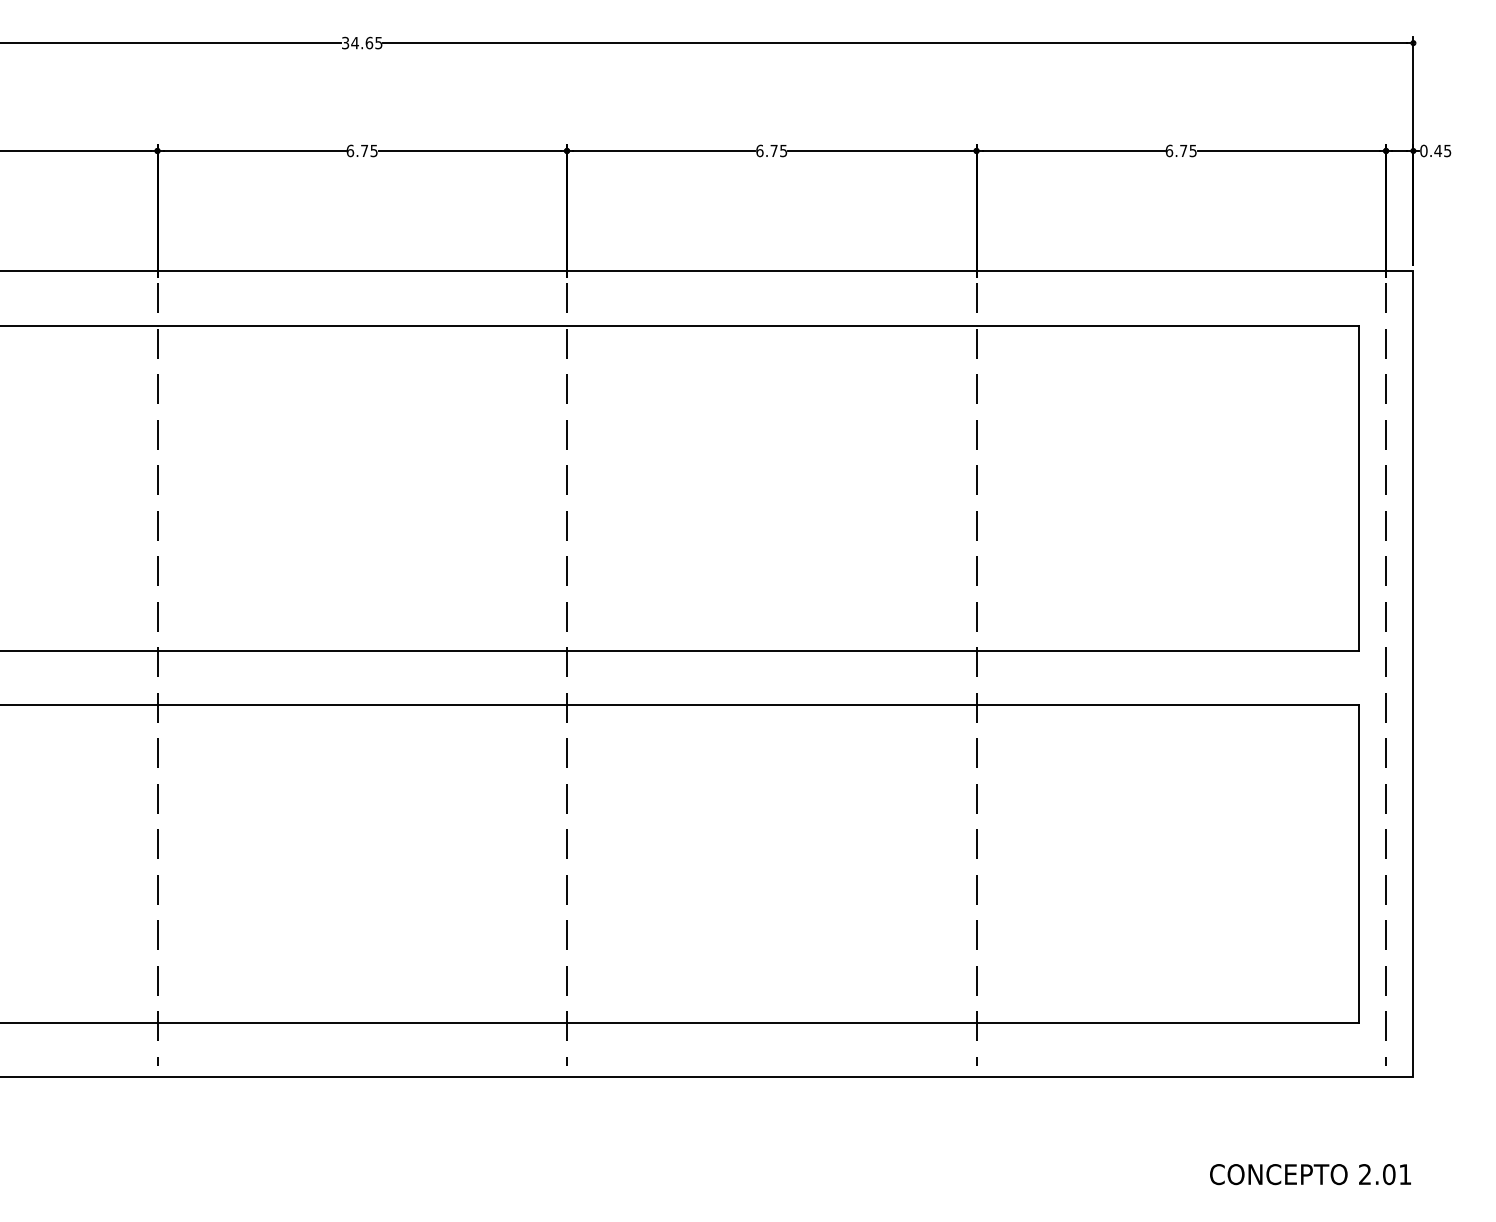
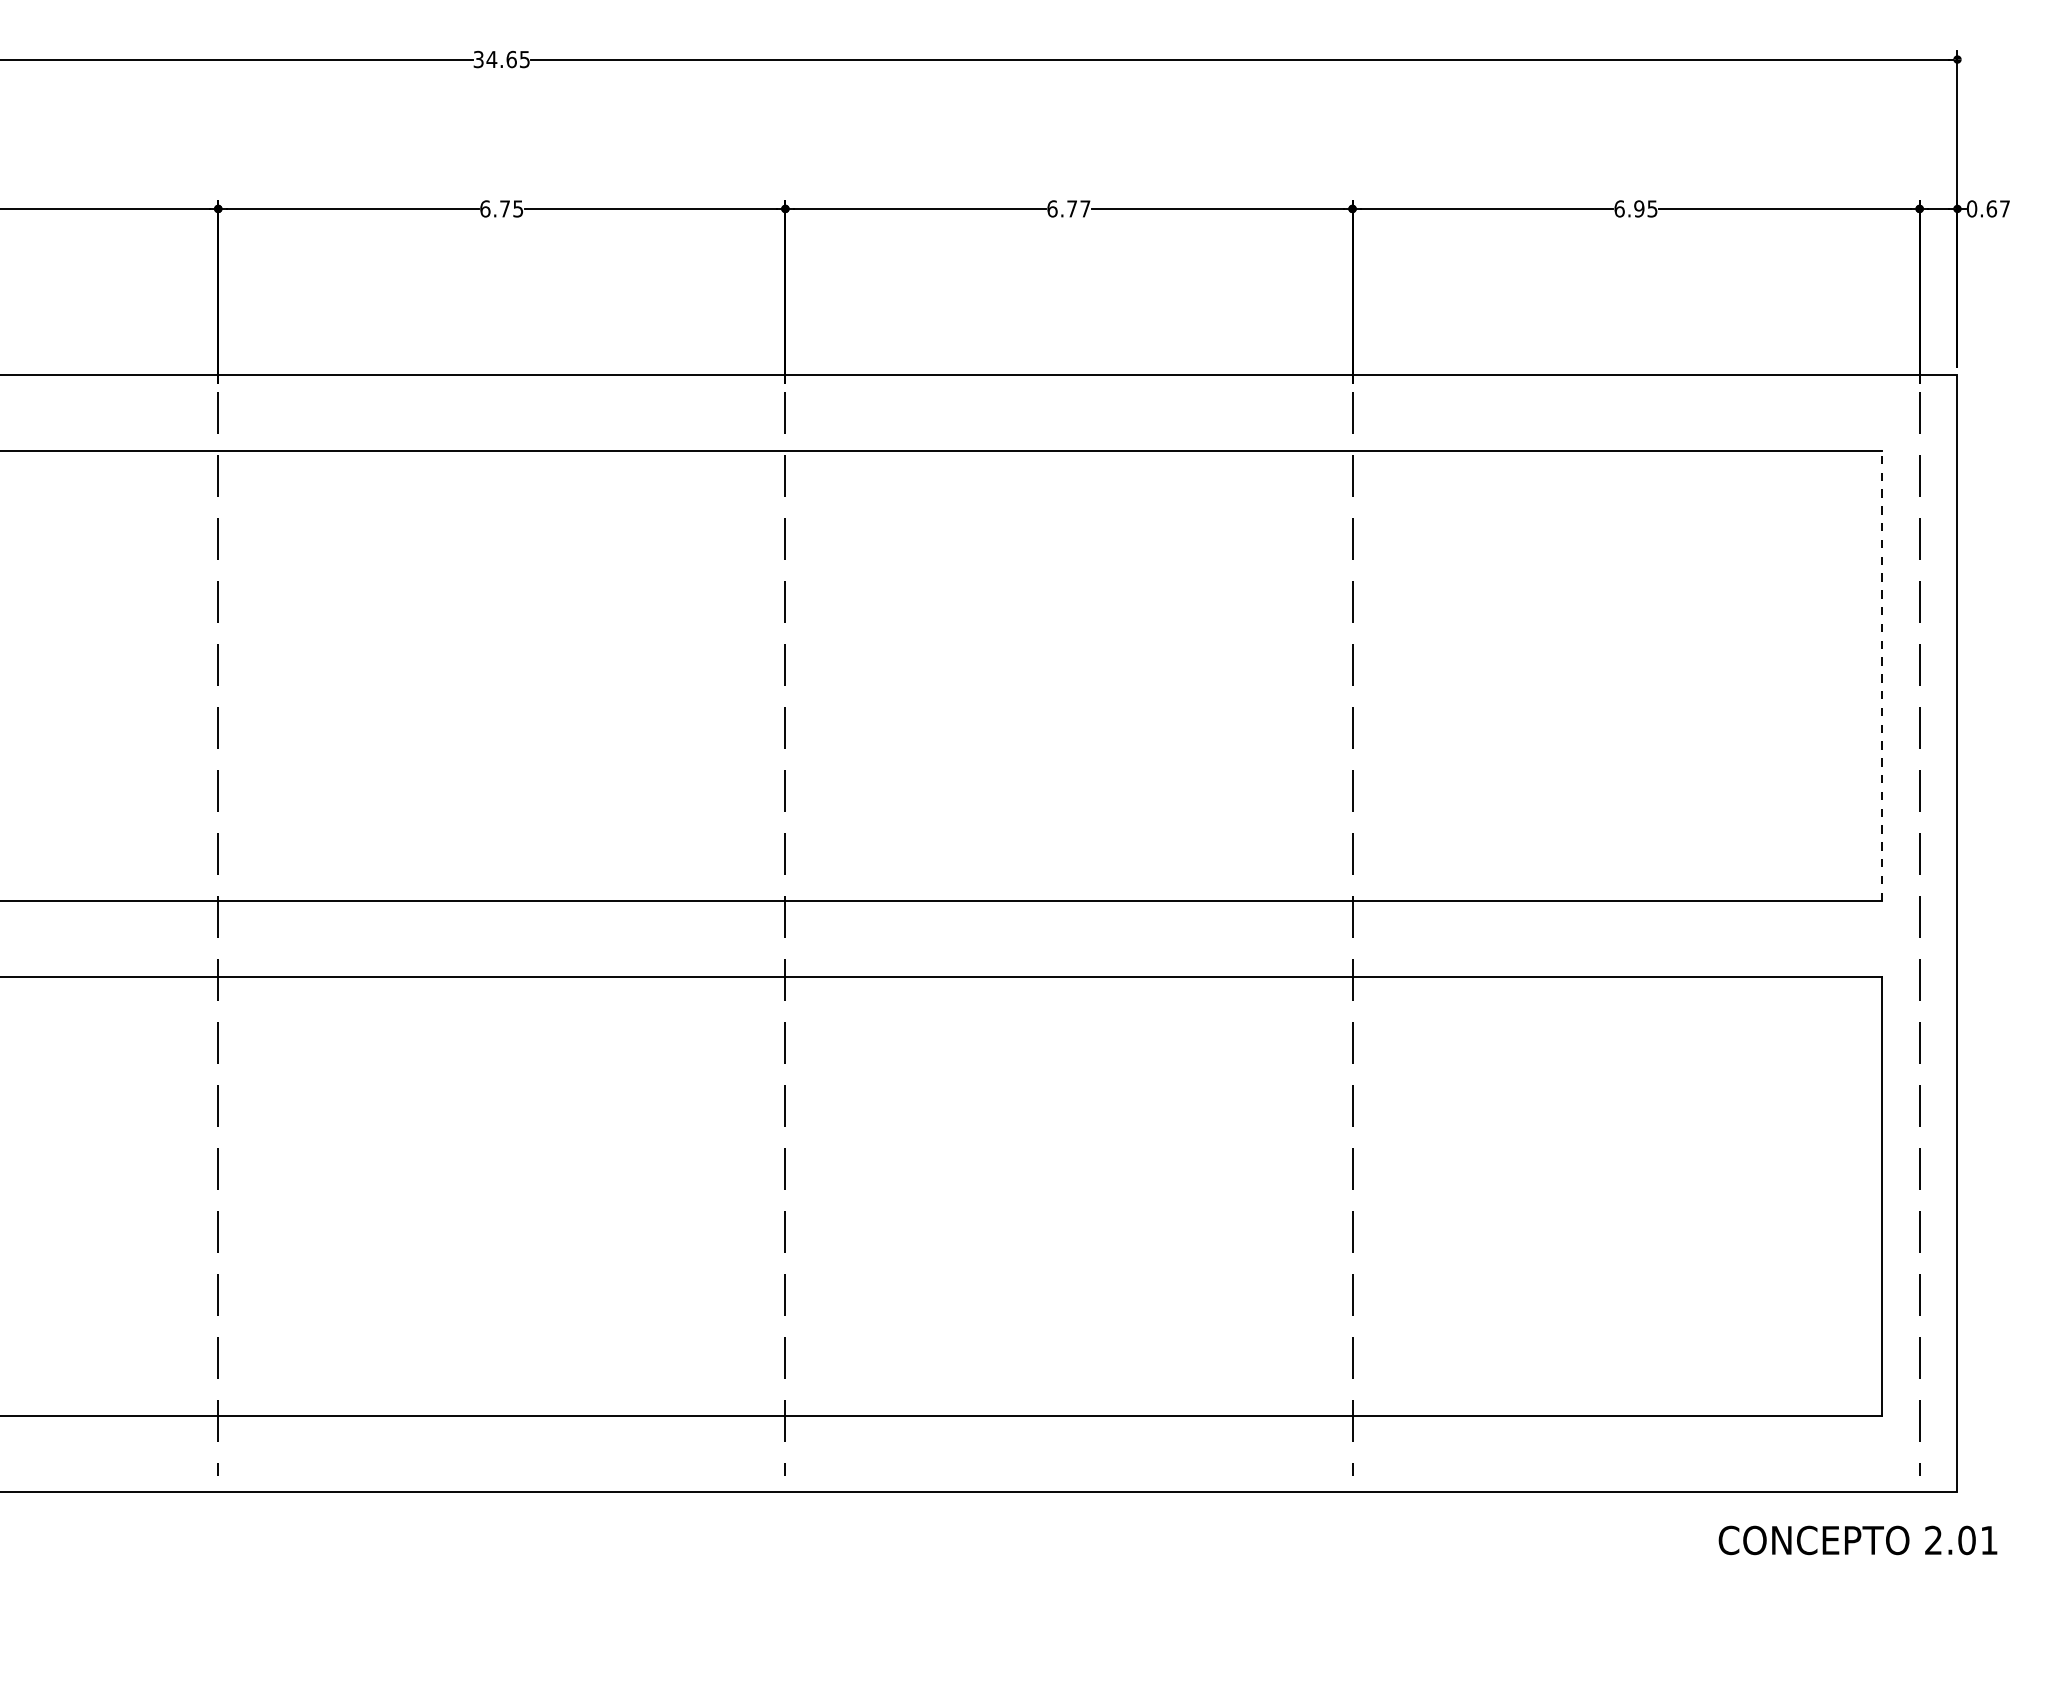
text: (783, 150) -> (1085, 208), 6.75 -> 6.77
text: (1183, 150) -> (1639, 208), 6.75 -> 6.95
text: (1442, 150) -> (1997, 208), 0.45 -> 0.67
line: (1358, 487) -> (1881, 675), solid -> dashed
text: (1310, 1174) -> (1857, 1540), moved

